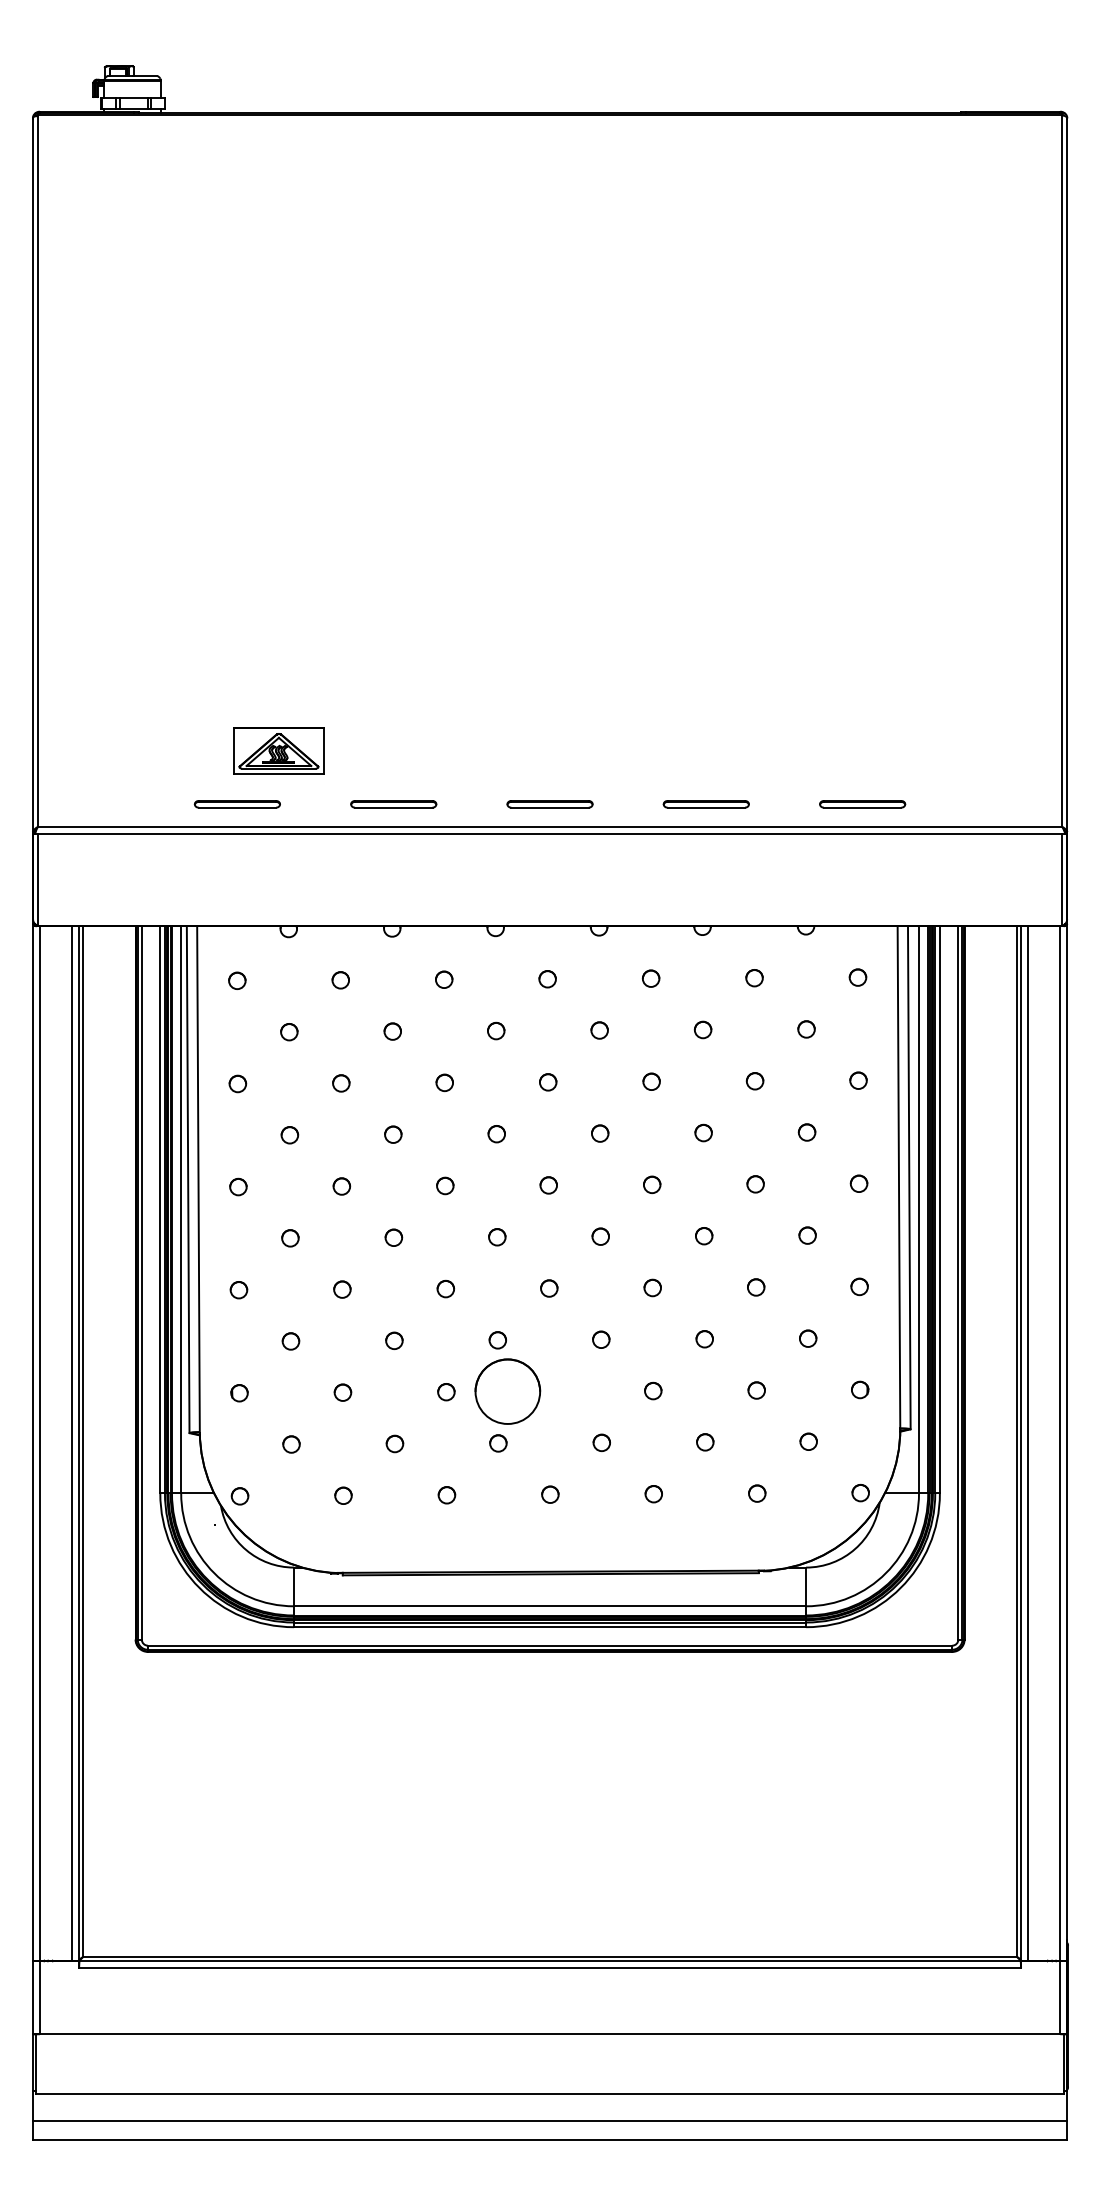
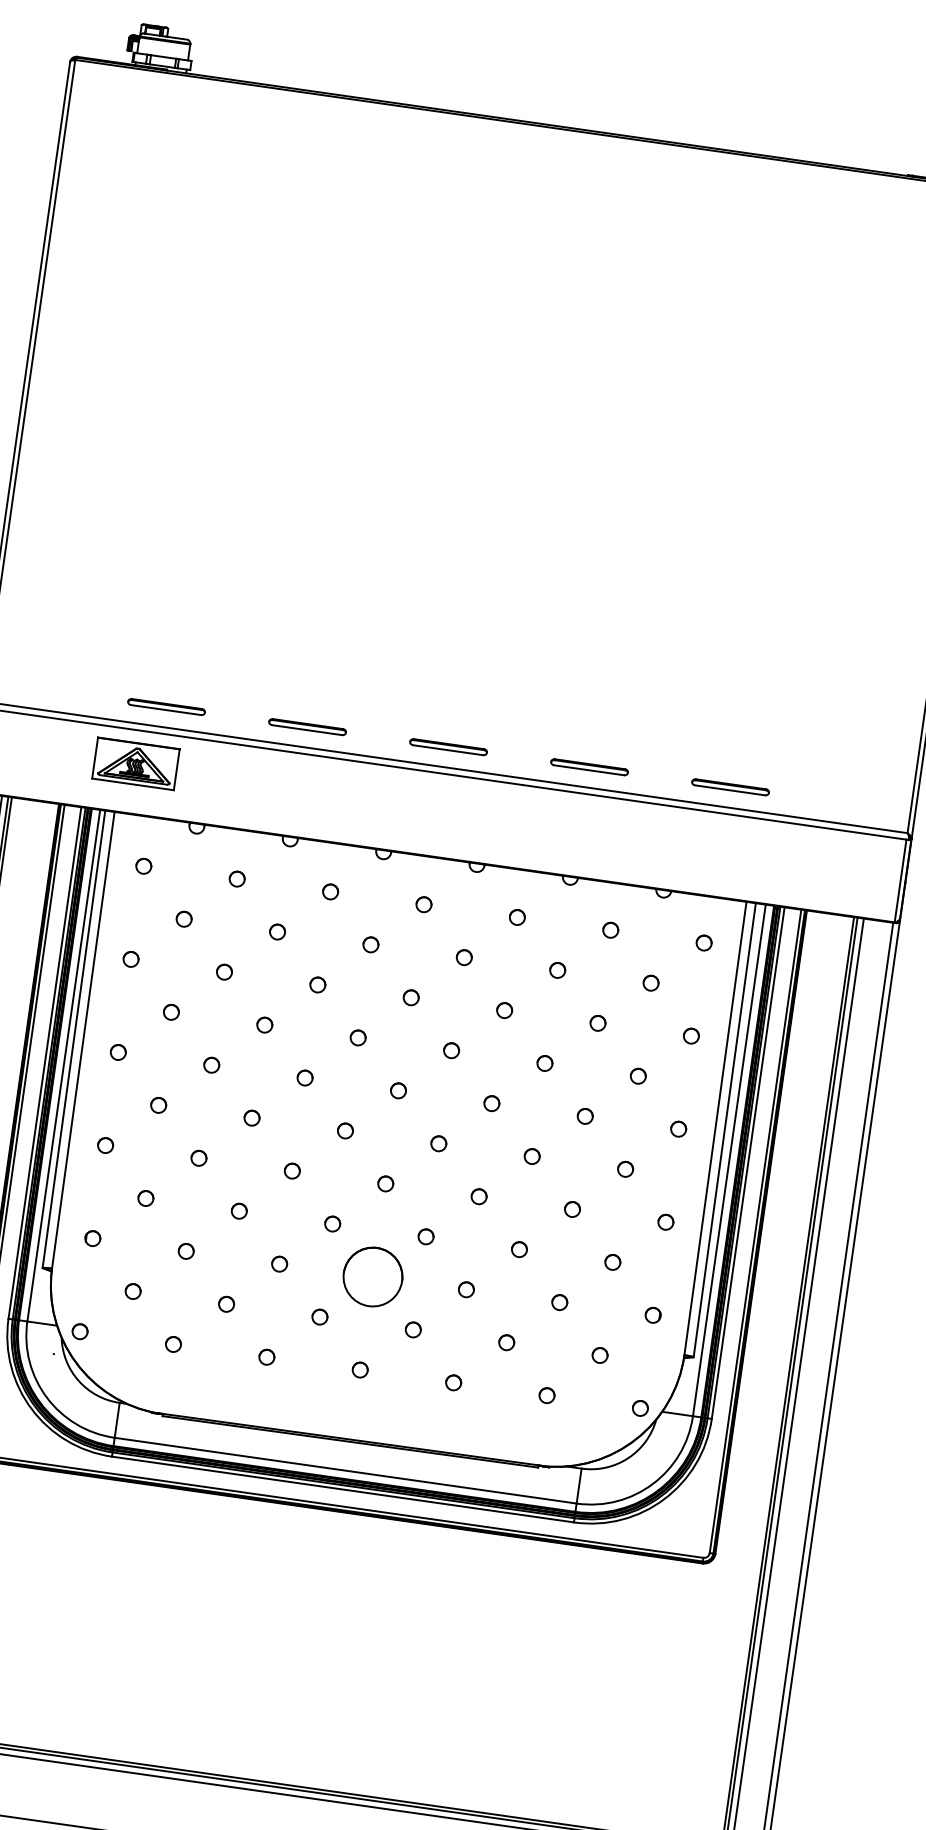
part: (278, 750) -> (135, 763), moved
part: (507, 1391) -> (372, 1276), moved

